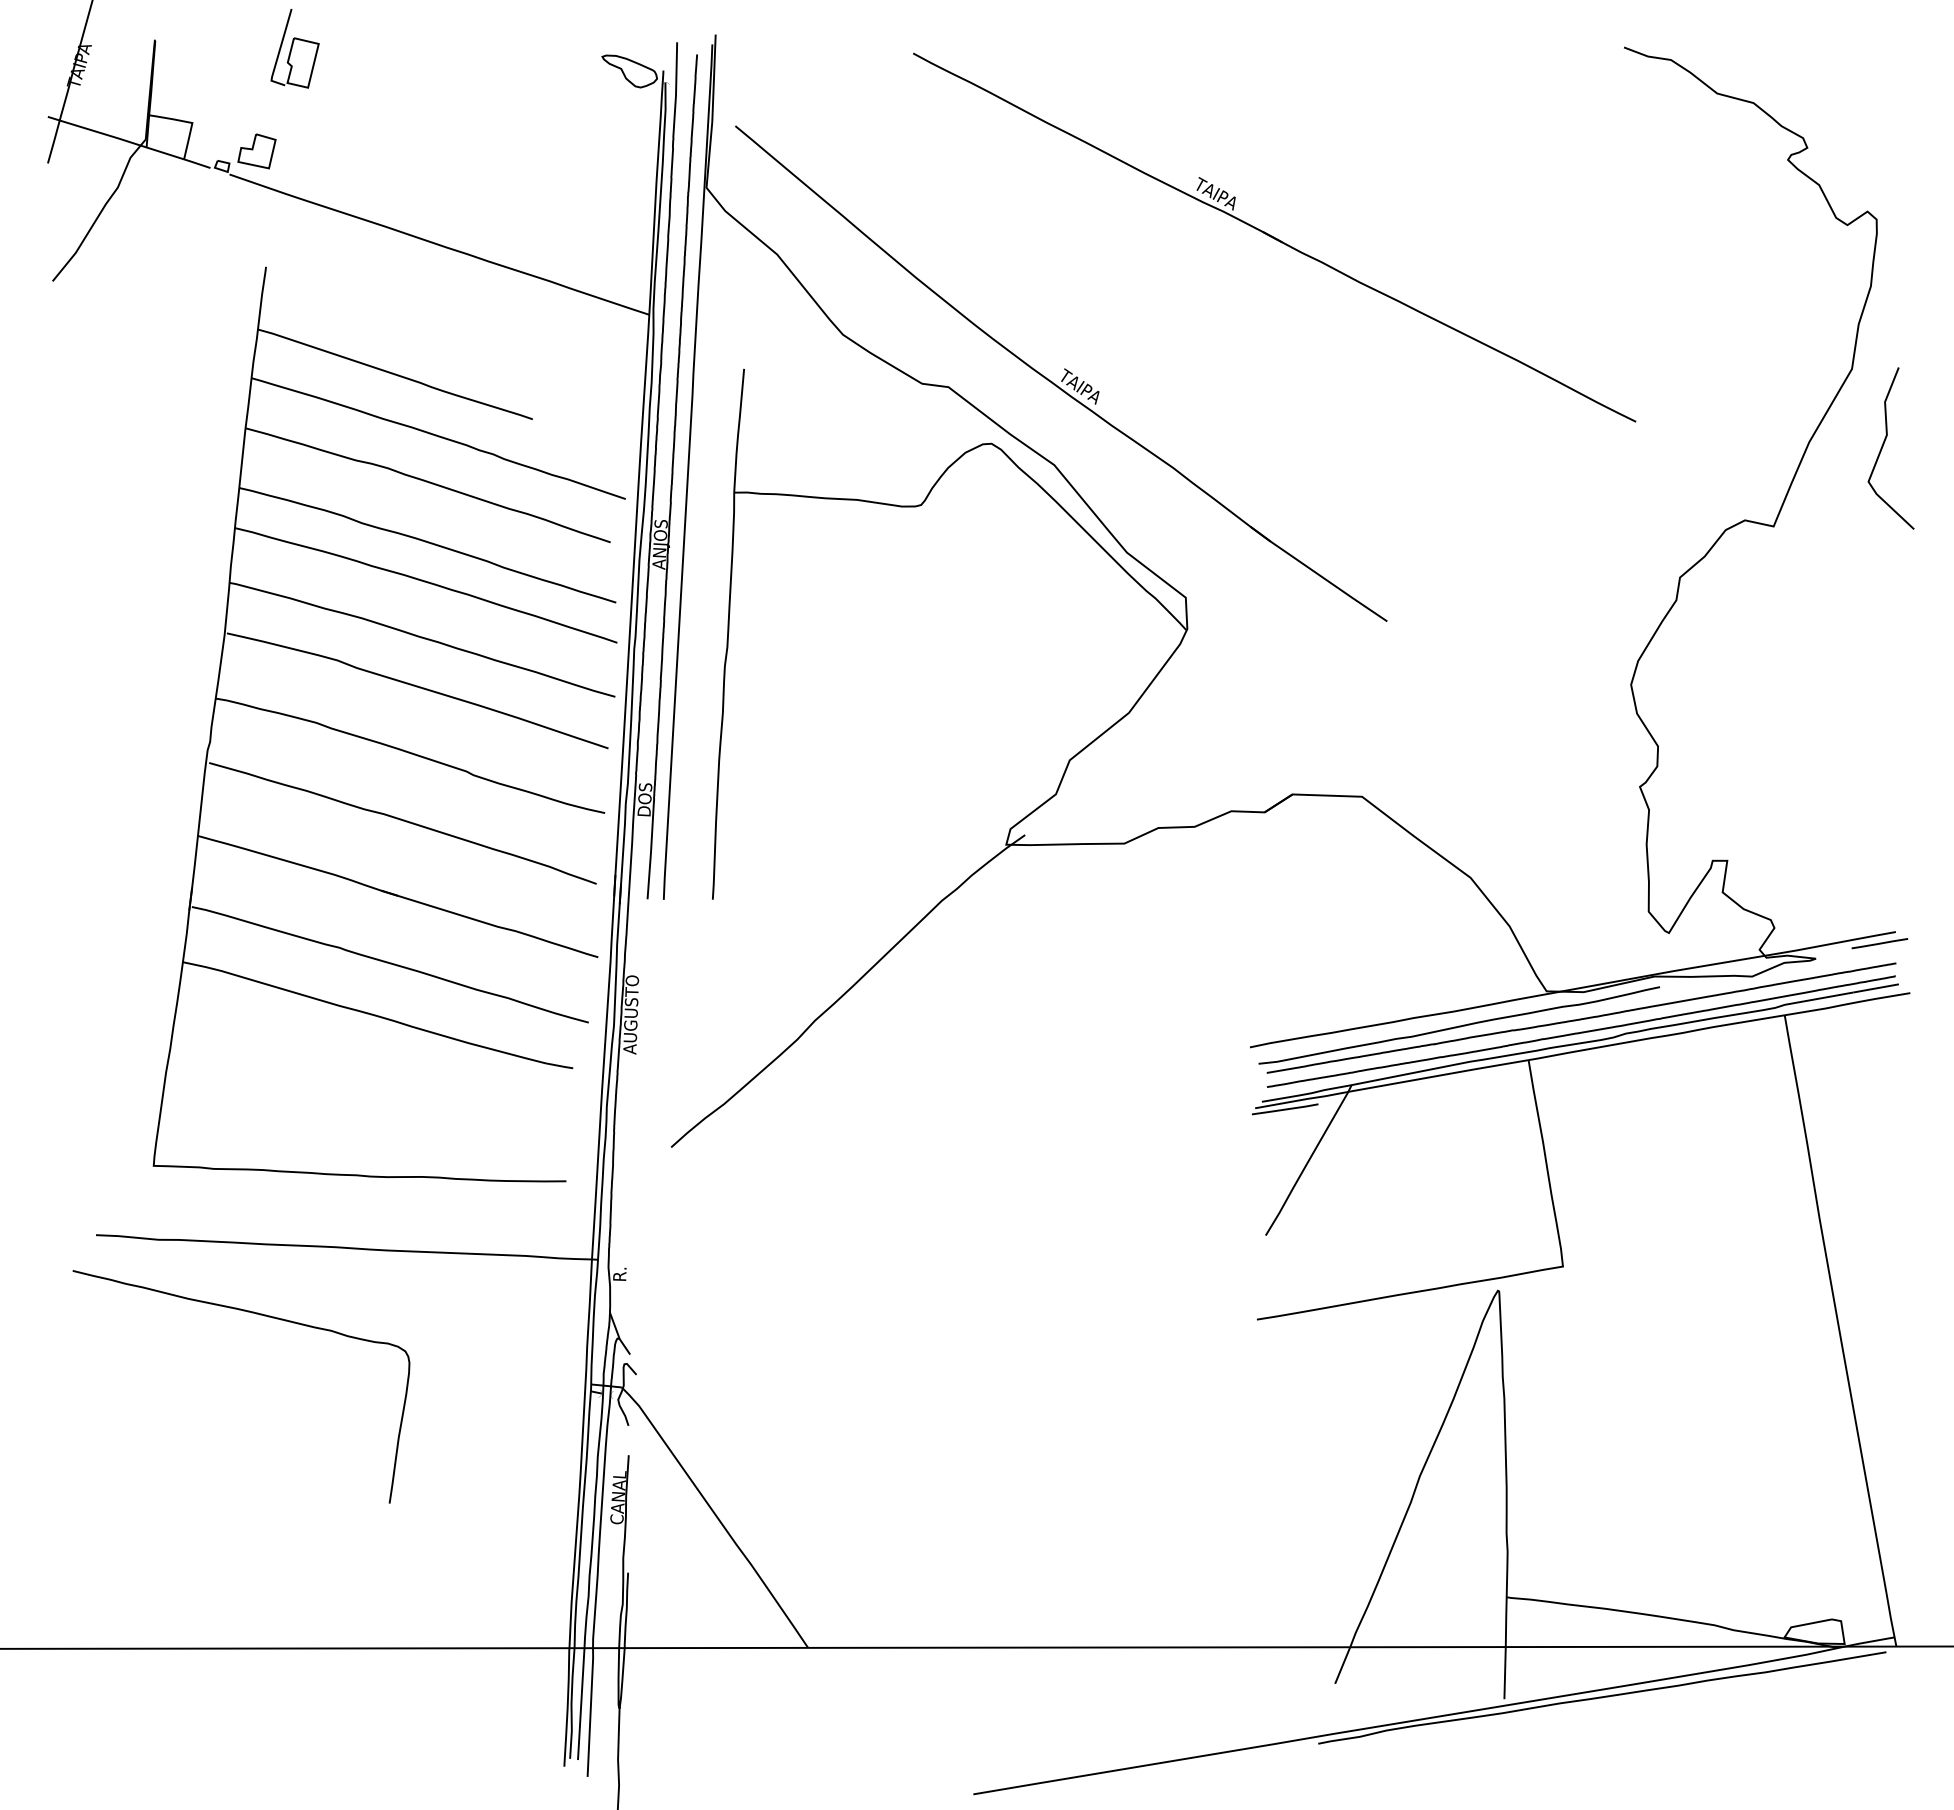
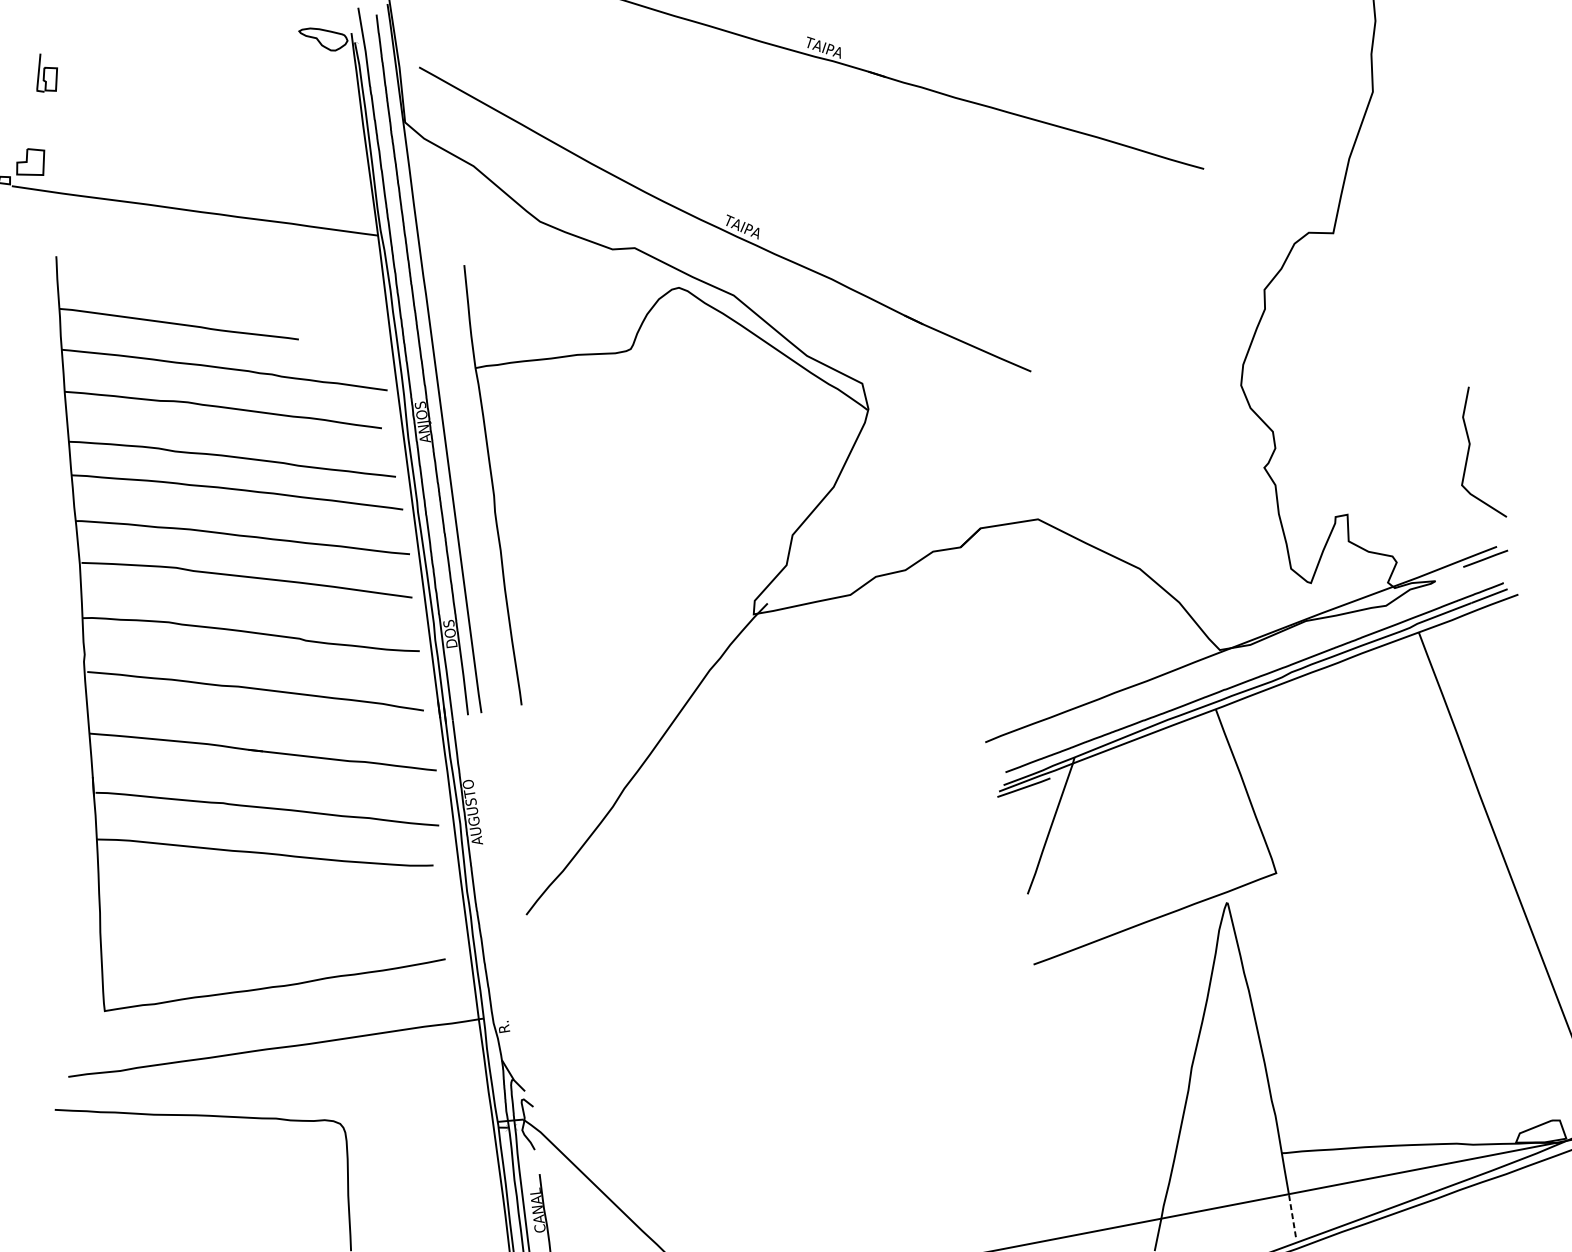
part: (294, 48) -> (45, 72), size x0.6
curve: (1884, 444) -> (1469, 452), moved
part: (1577, 1017) -> (1249, 666), removed
line: (1505, 1672) -> (1292, 1215), solid -> dashed

